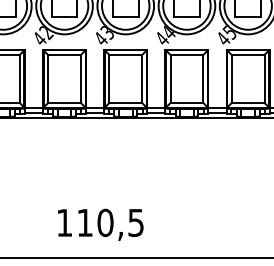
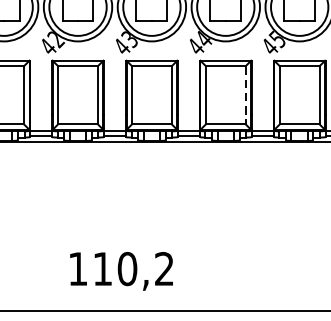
line: (203, 79) -> (245, 95), solid -> dashed
text: (135, 222) -> (163, 268), 110,5 -> 110,2

